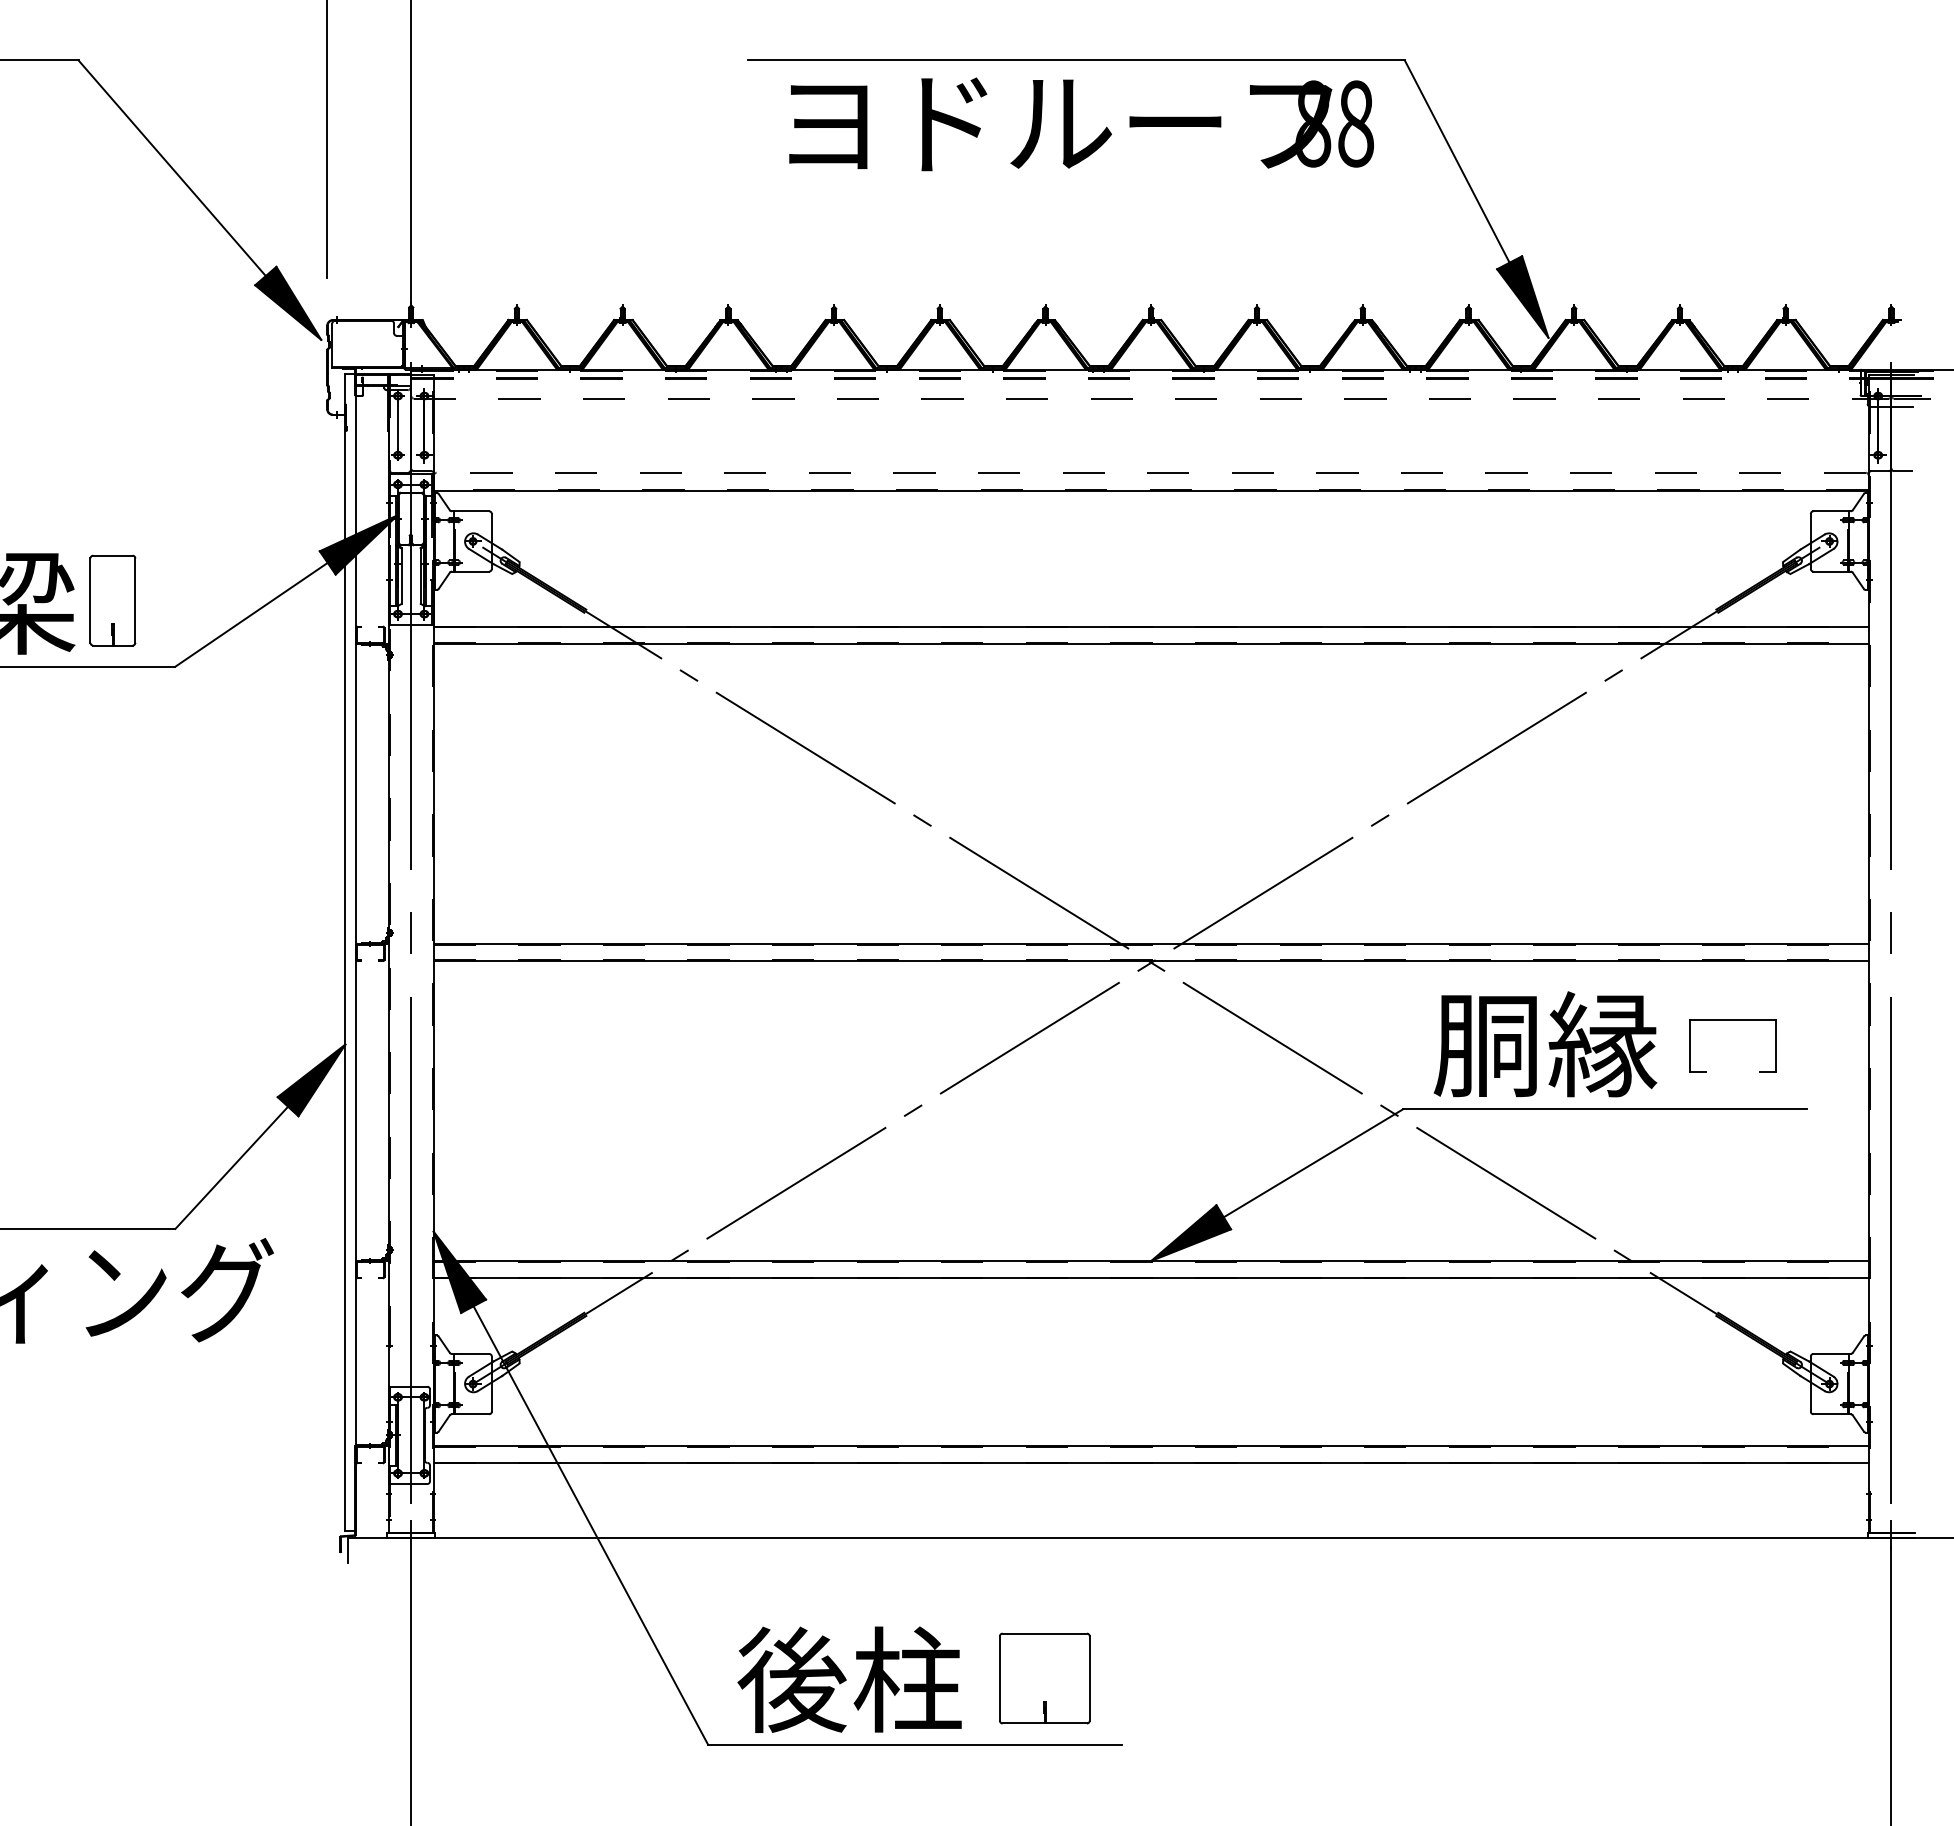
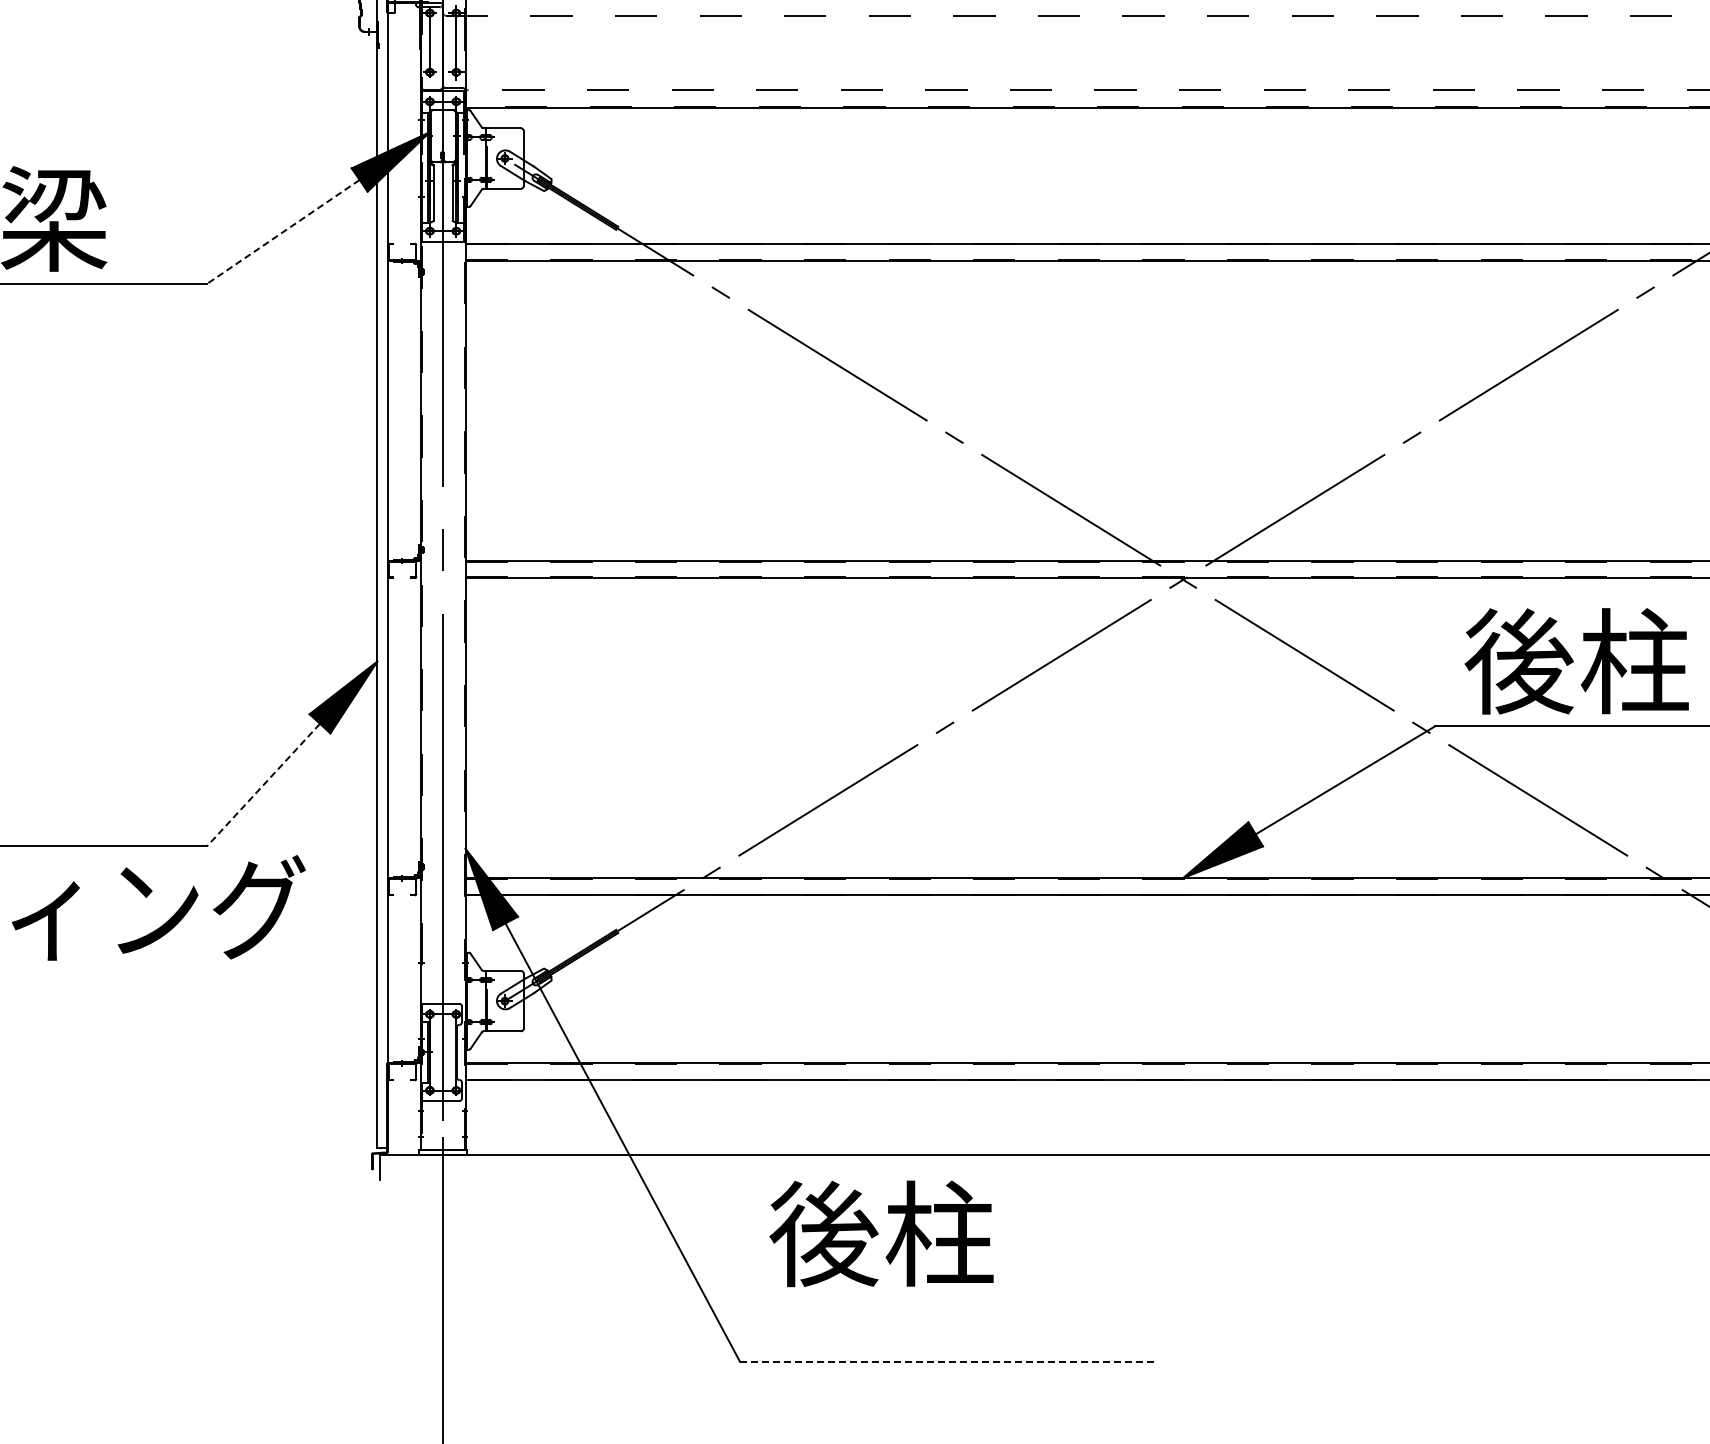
part: (112, 600) -> (144, 217), removed
line: (251, 615) -> (283, 232), solid -> dashed
text: (1544, 1044) -> (1576, 661), 胴縁 -> 後柱
line: (231, 1168) -> (263, 785), solid -> dashed
part: (1044, 1678) -> (1076, 1295), removed
text: (849, 1679) -> (881, 1233), moved
line: (915, 1744) -> (947, 1361), solid -> dashed

